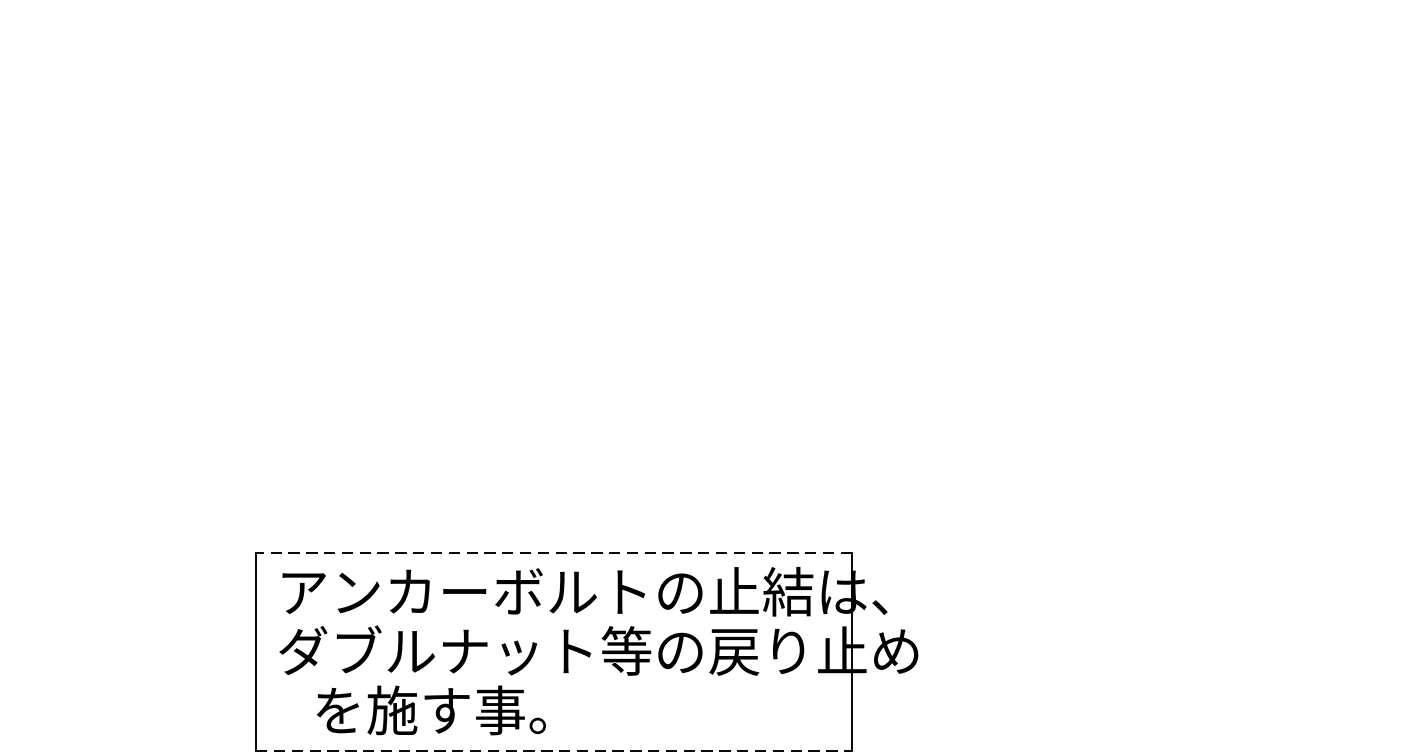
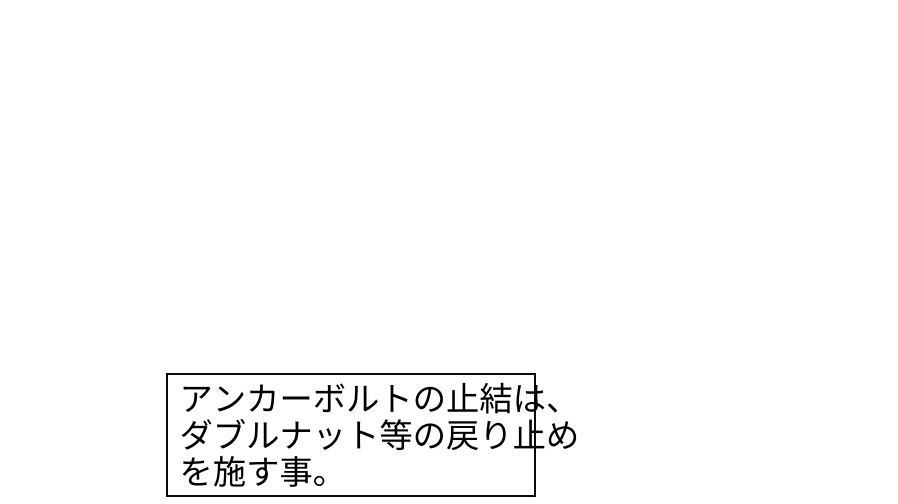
line: (554, 553) -> (351, 374), dashed -> solid
text: (431, 710) -> (253, 471), moved
line: (554, 751) -> (351, 496), dashed -> solid

